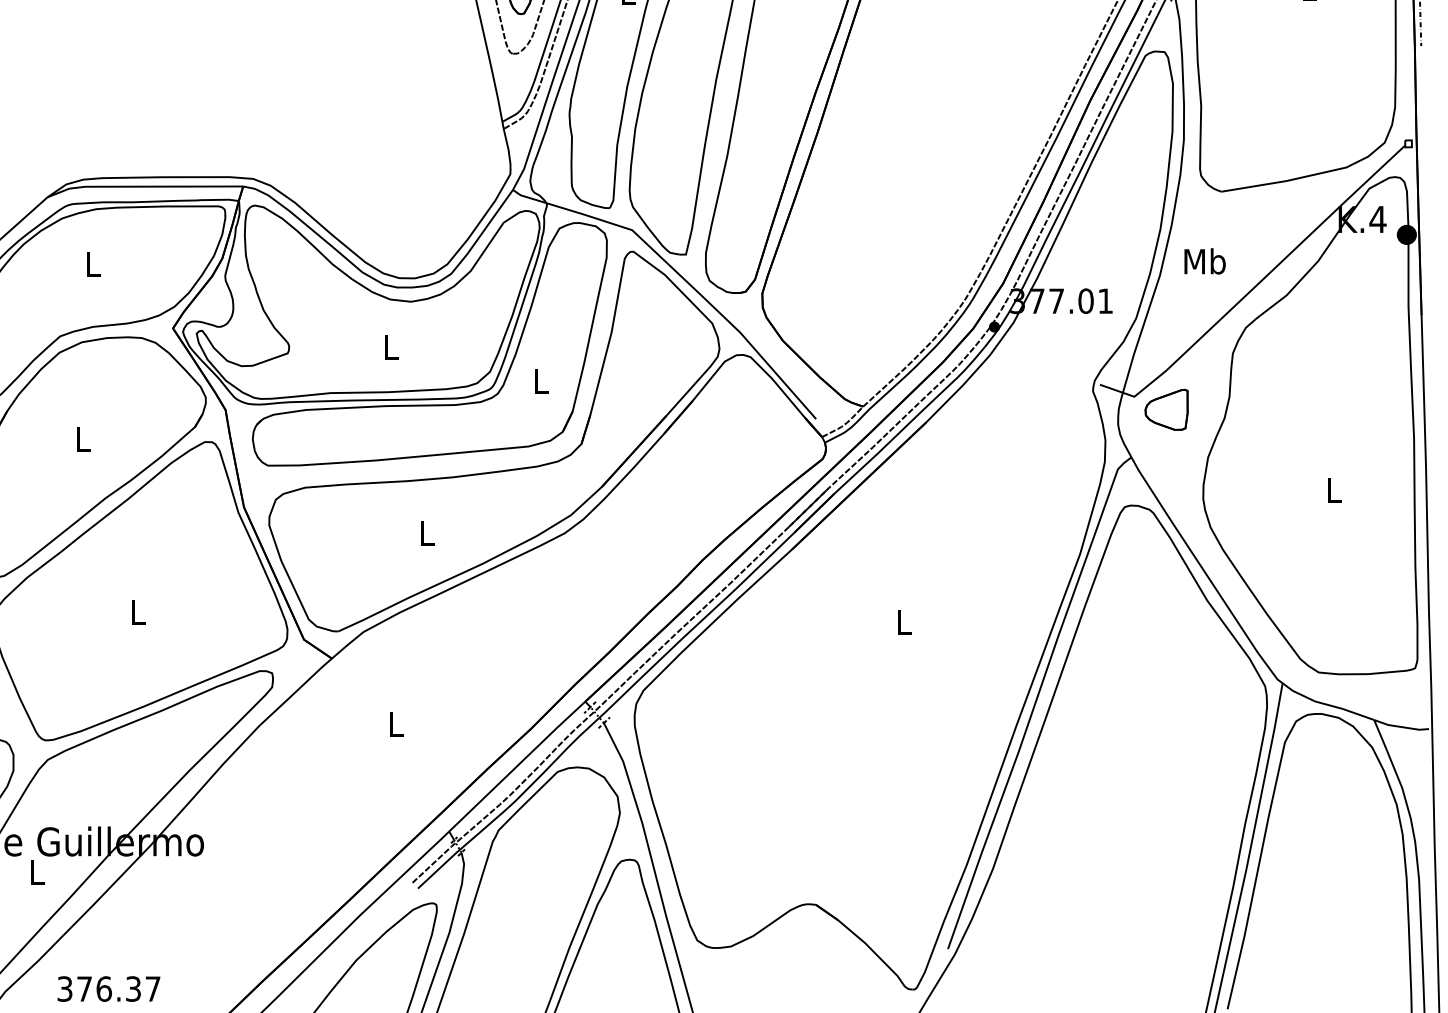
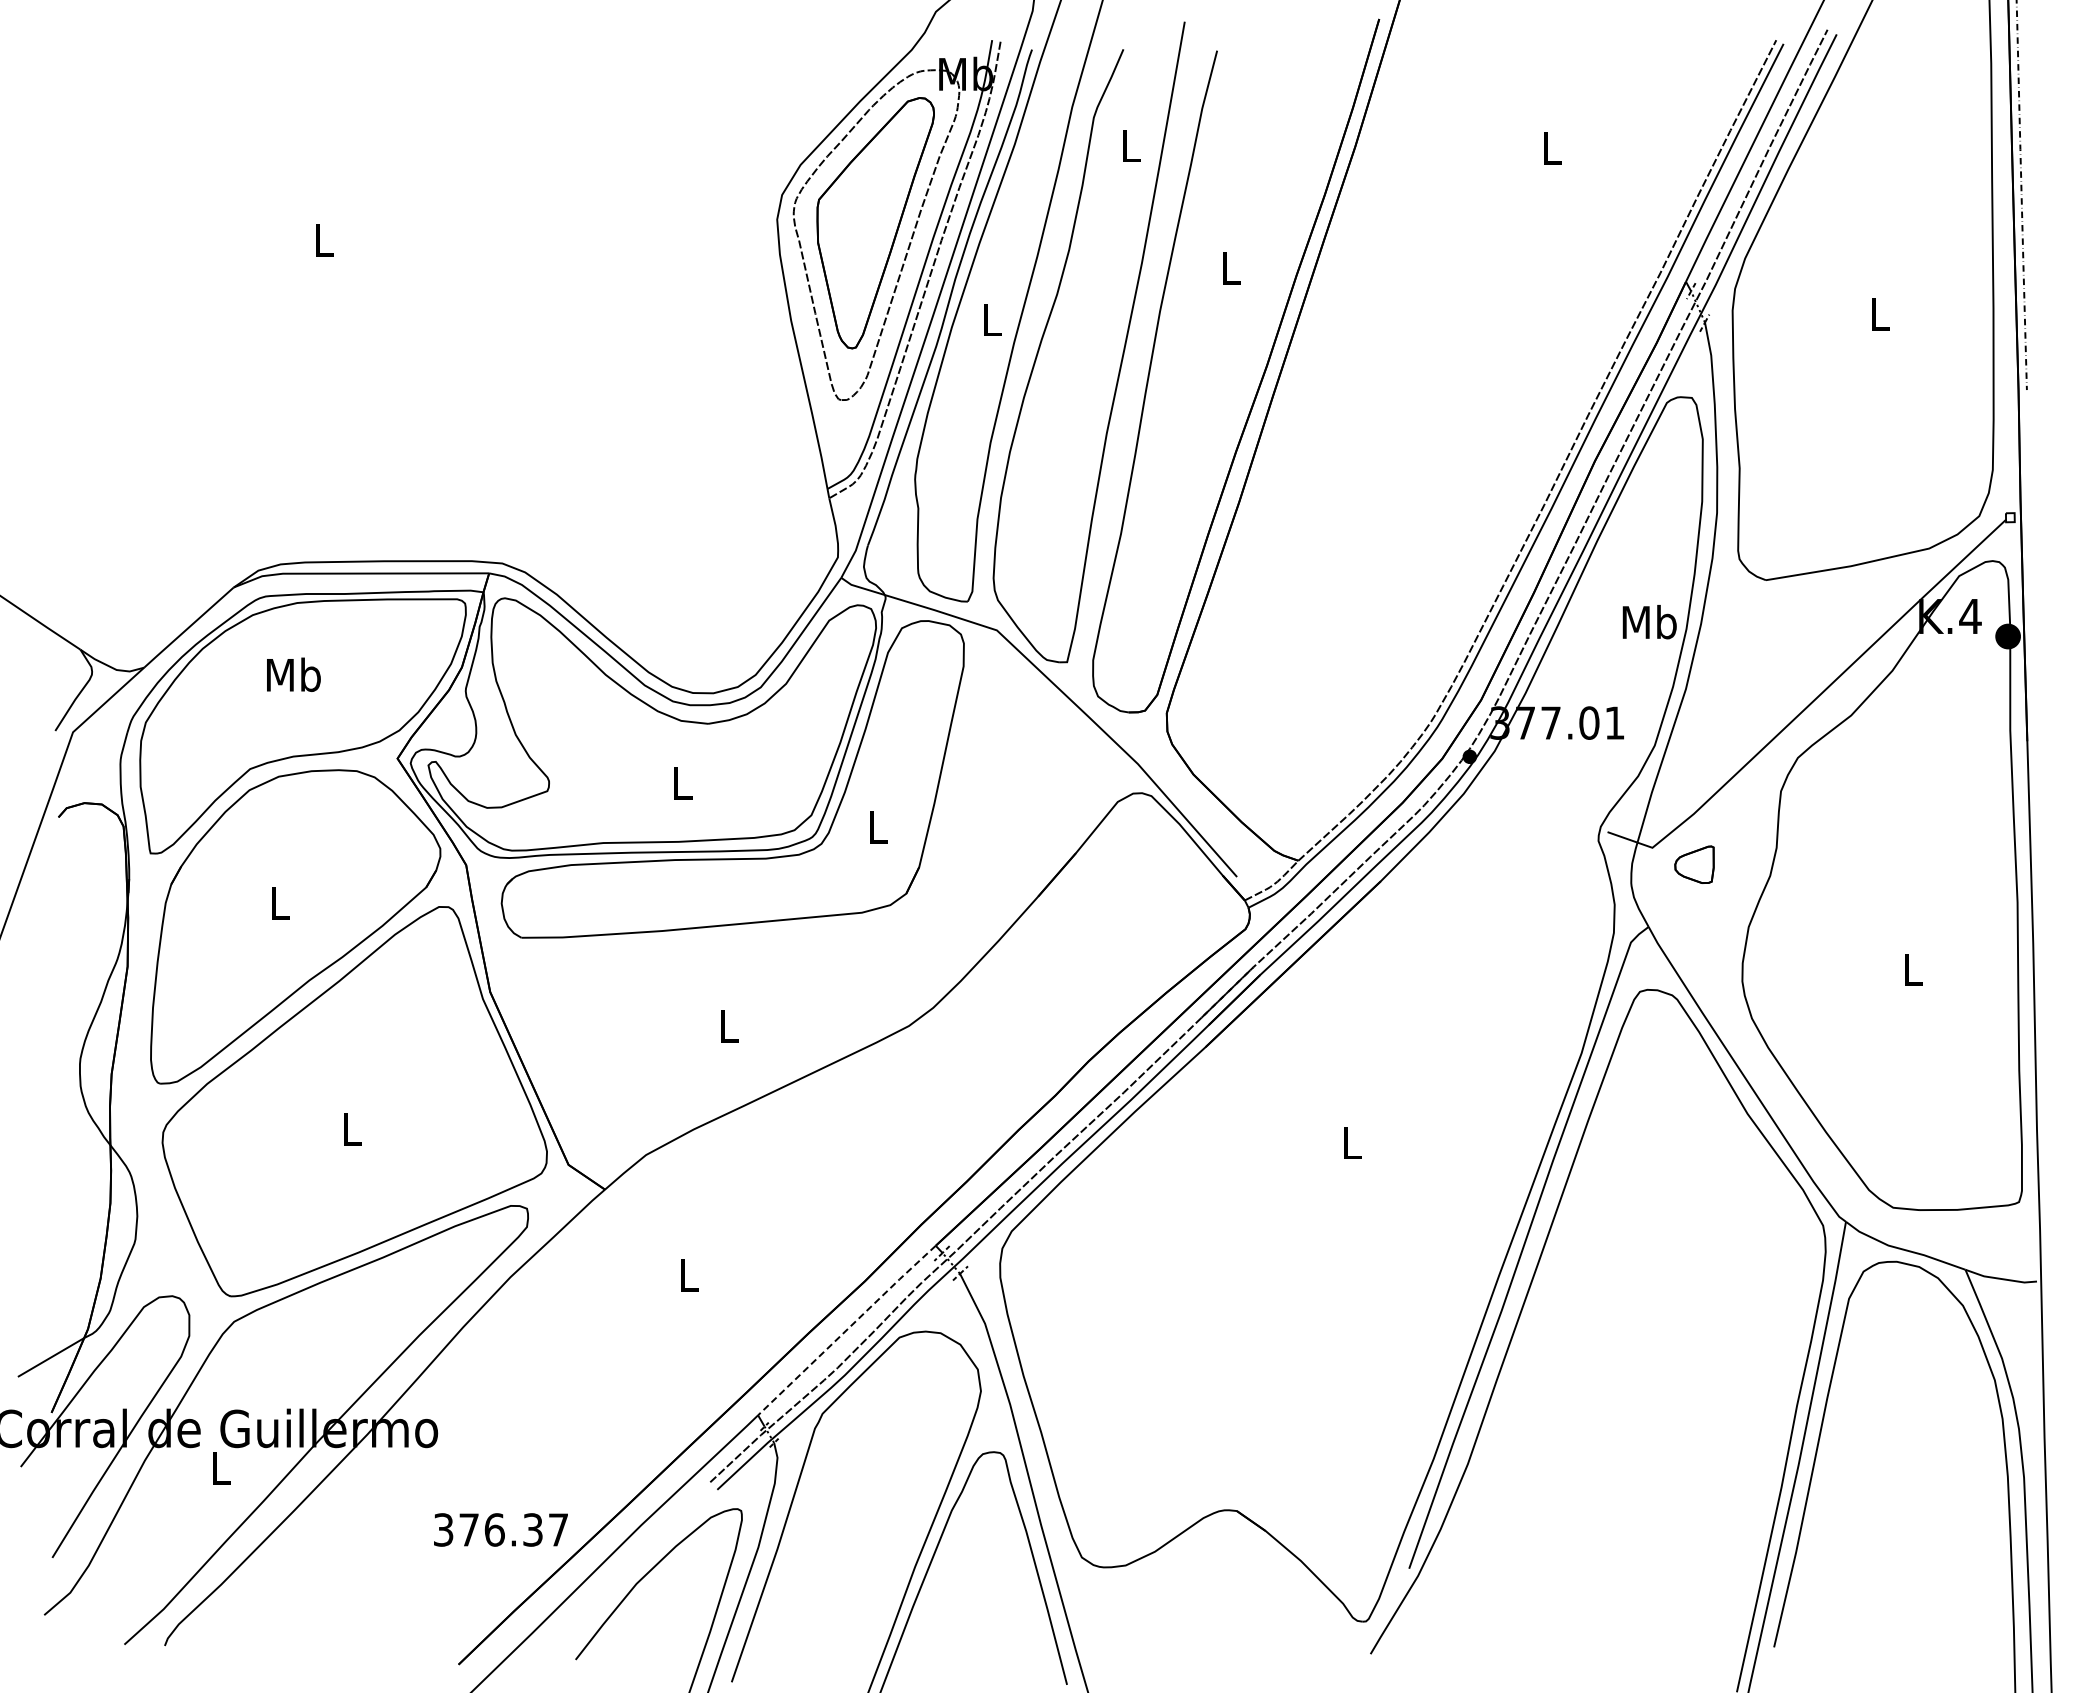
text: (1204, 261) -> (1649, 622), moved
text: (93, 263) -> (293, 674), L -> Mb
part: (1166, 409) -> (1694, 864), size x0.7
part: (497, 470) -> (821, 944), removed
line: (517, 765) -> (847, 1329), solid -> dashed
text: (108, 988) -> (500, 1529), moved

